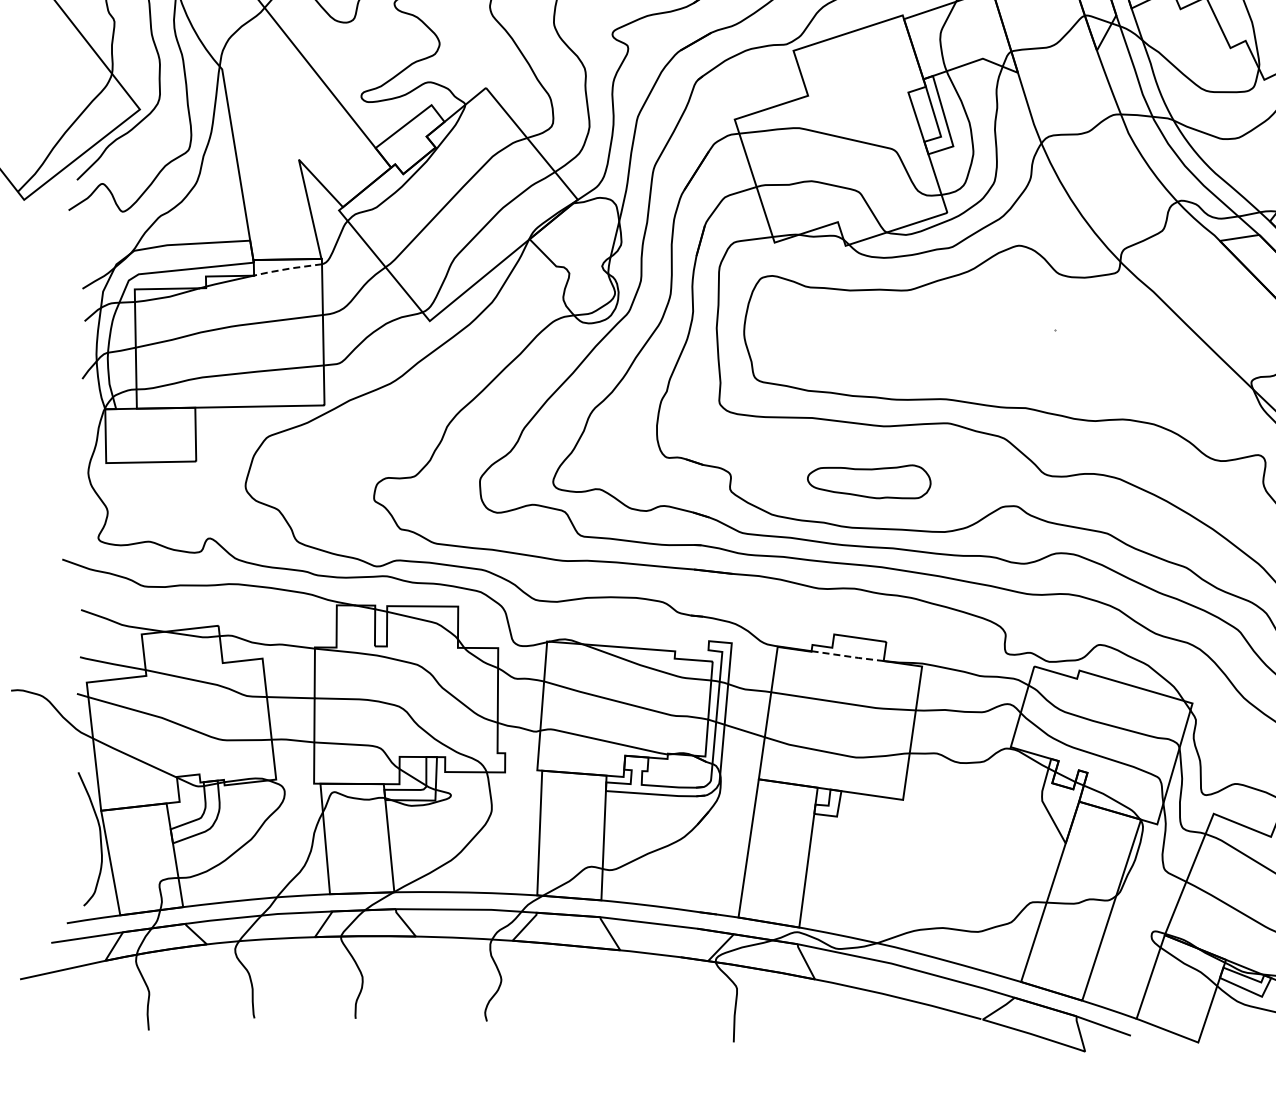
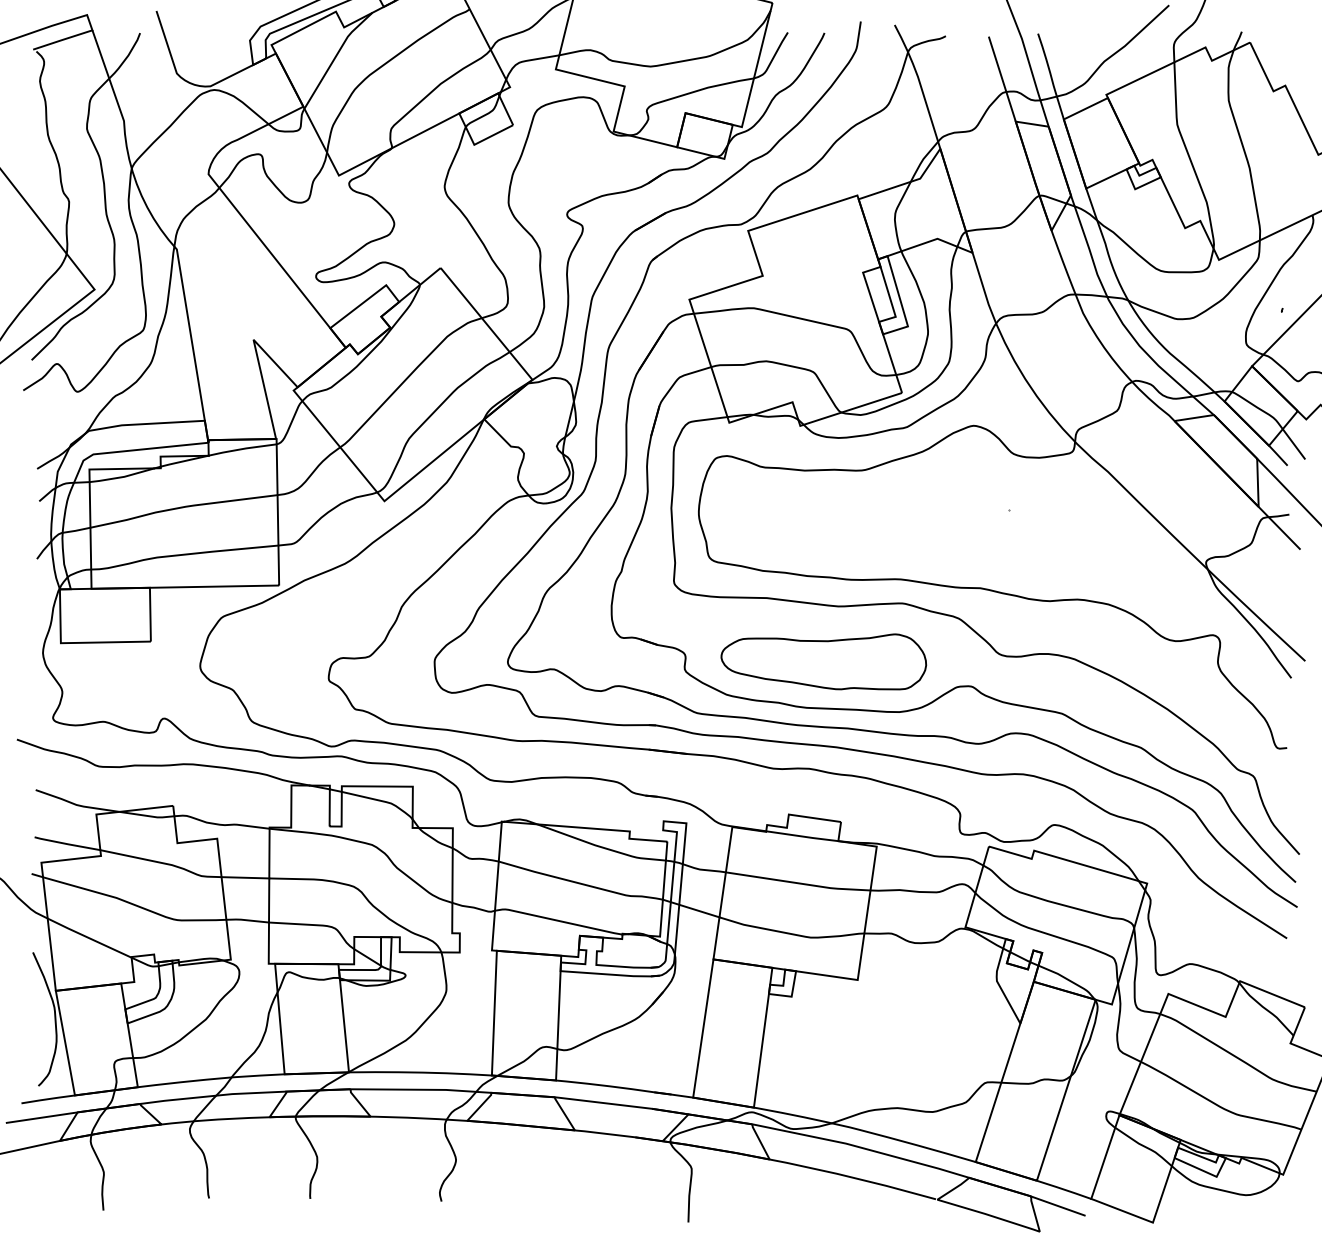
line: (287, 269) -> (242, 449), dashed -> solid
part: (868, 481) -> (823, 661), size x1.67
line: (848, 656) -> (803, 836), dashed -> solid

